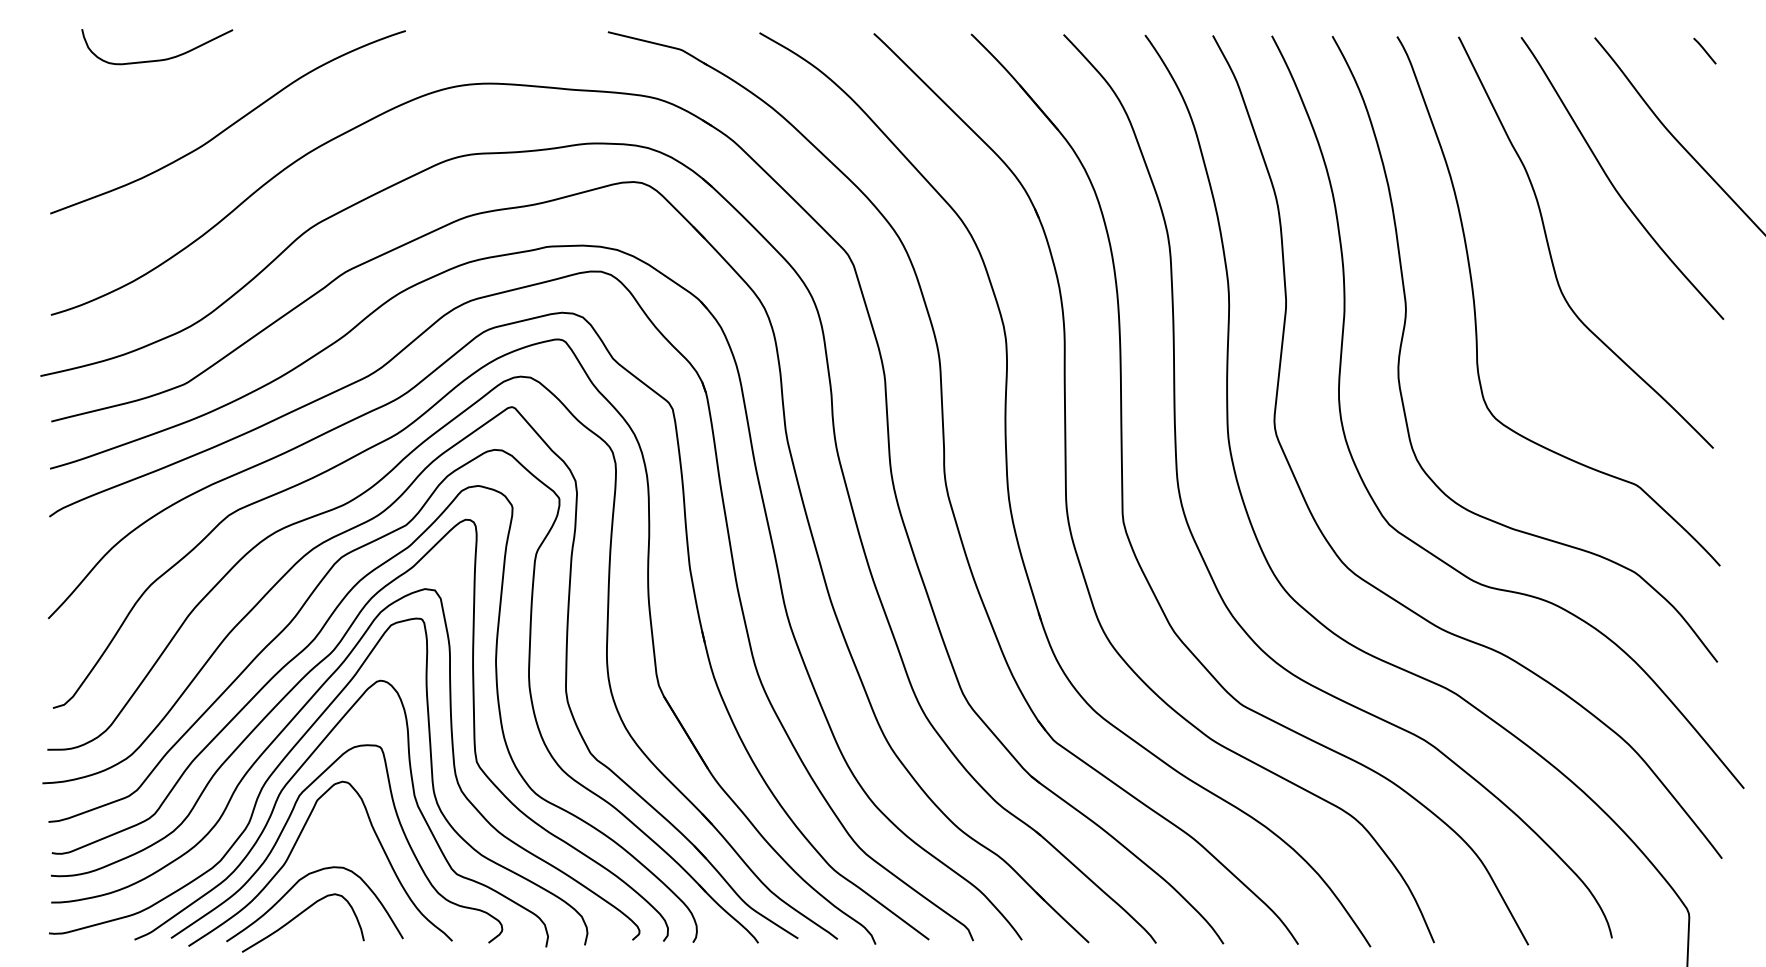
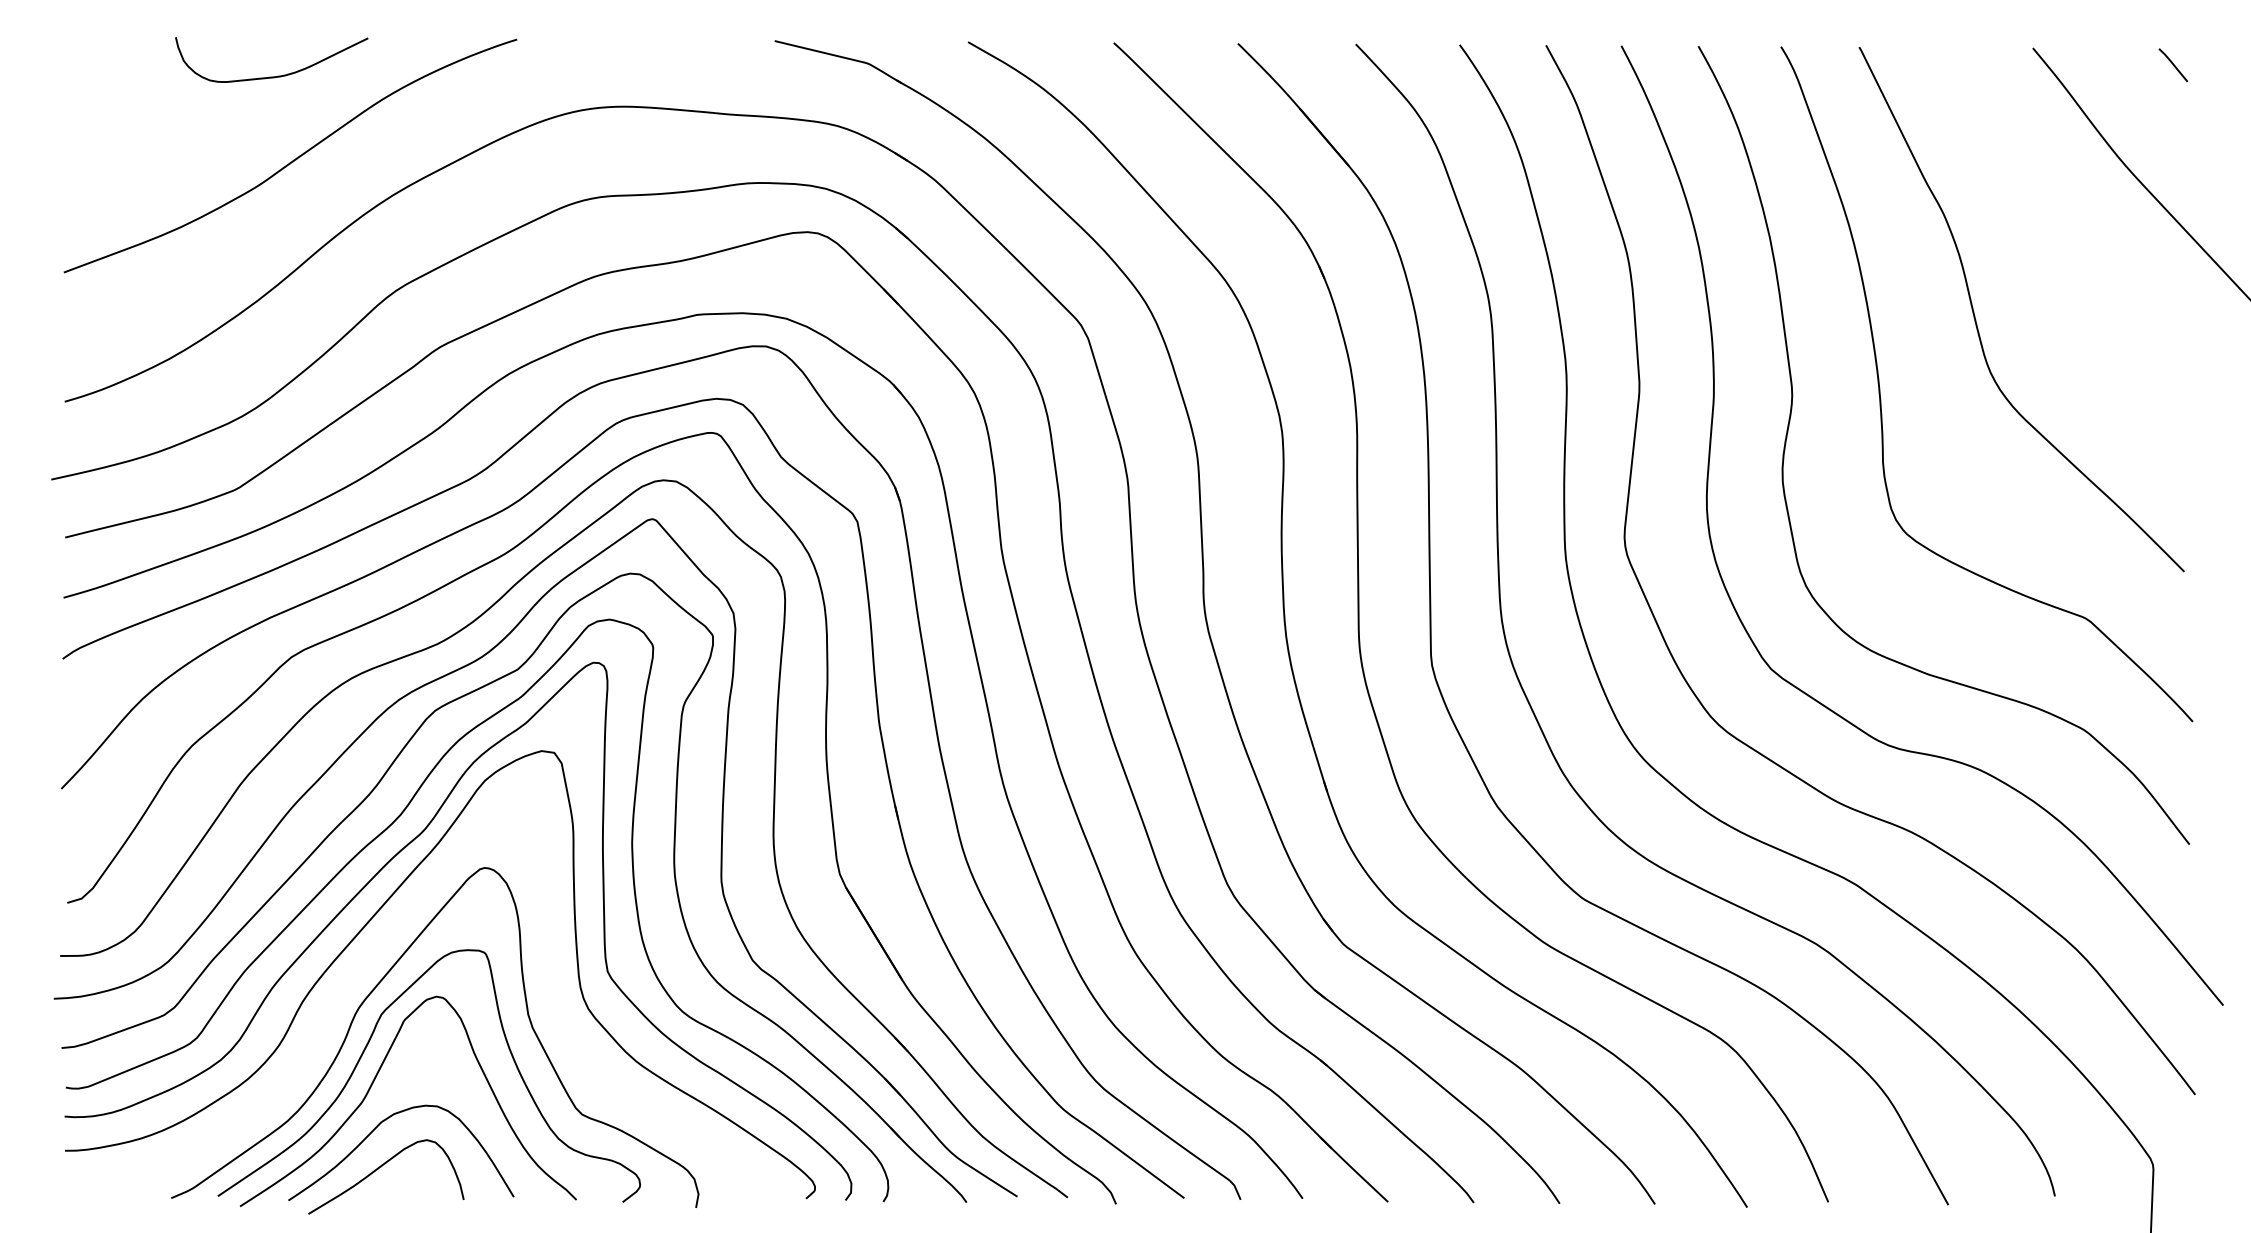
curve: (157, 59) -> (271, 75), moved
curve: (1612, 182) -> (2055, 232), removed
curve: (287, 756) -> (366, 964), removed

